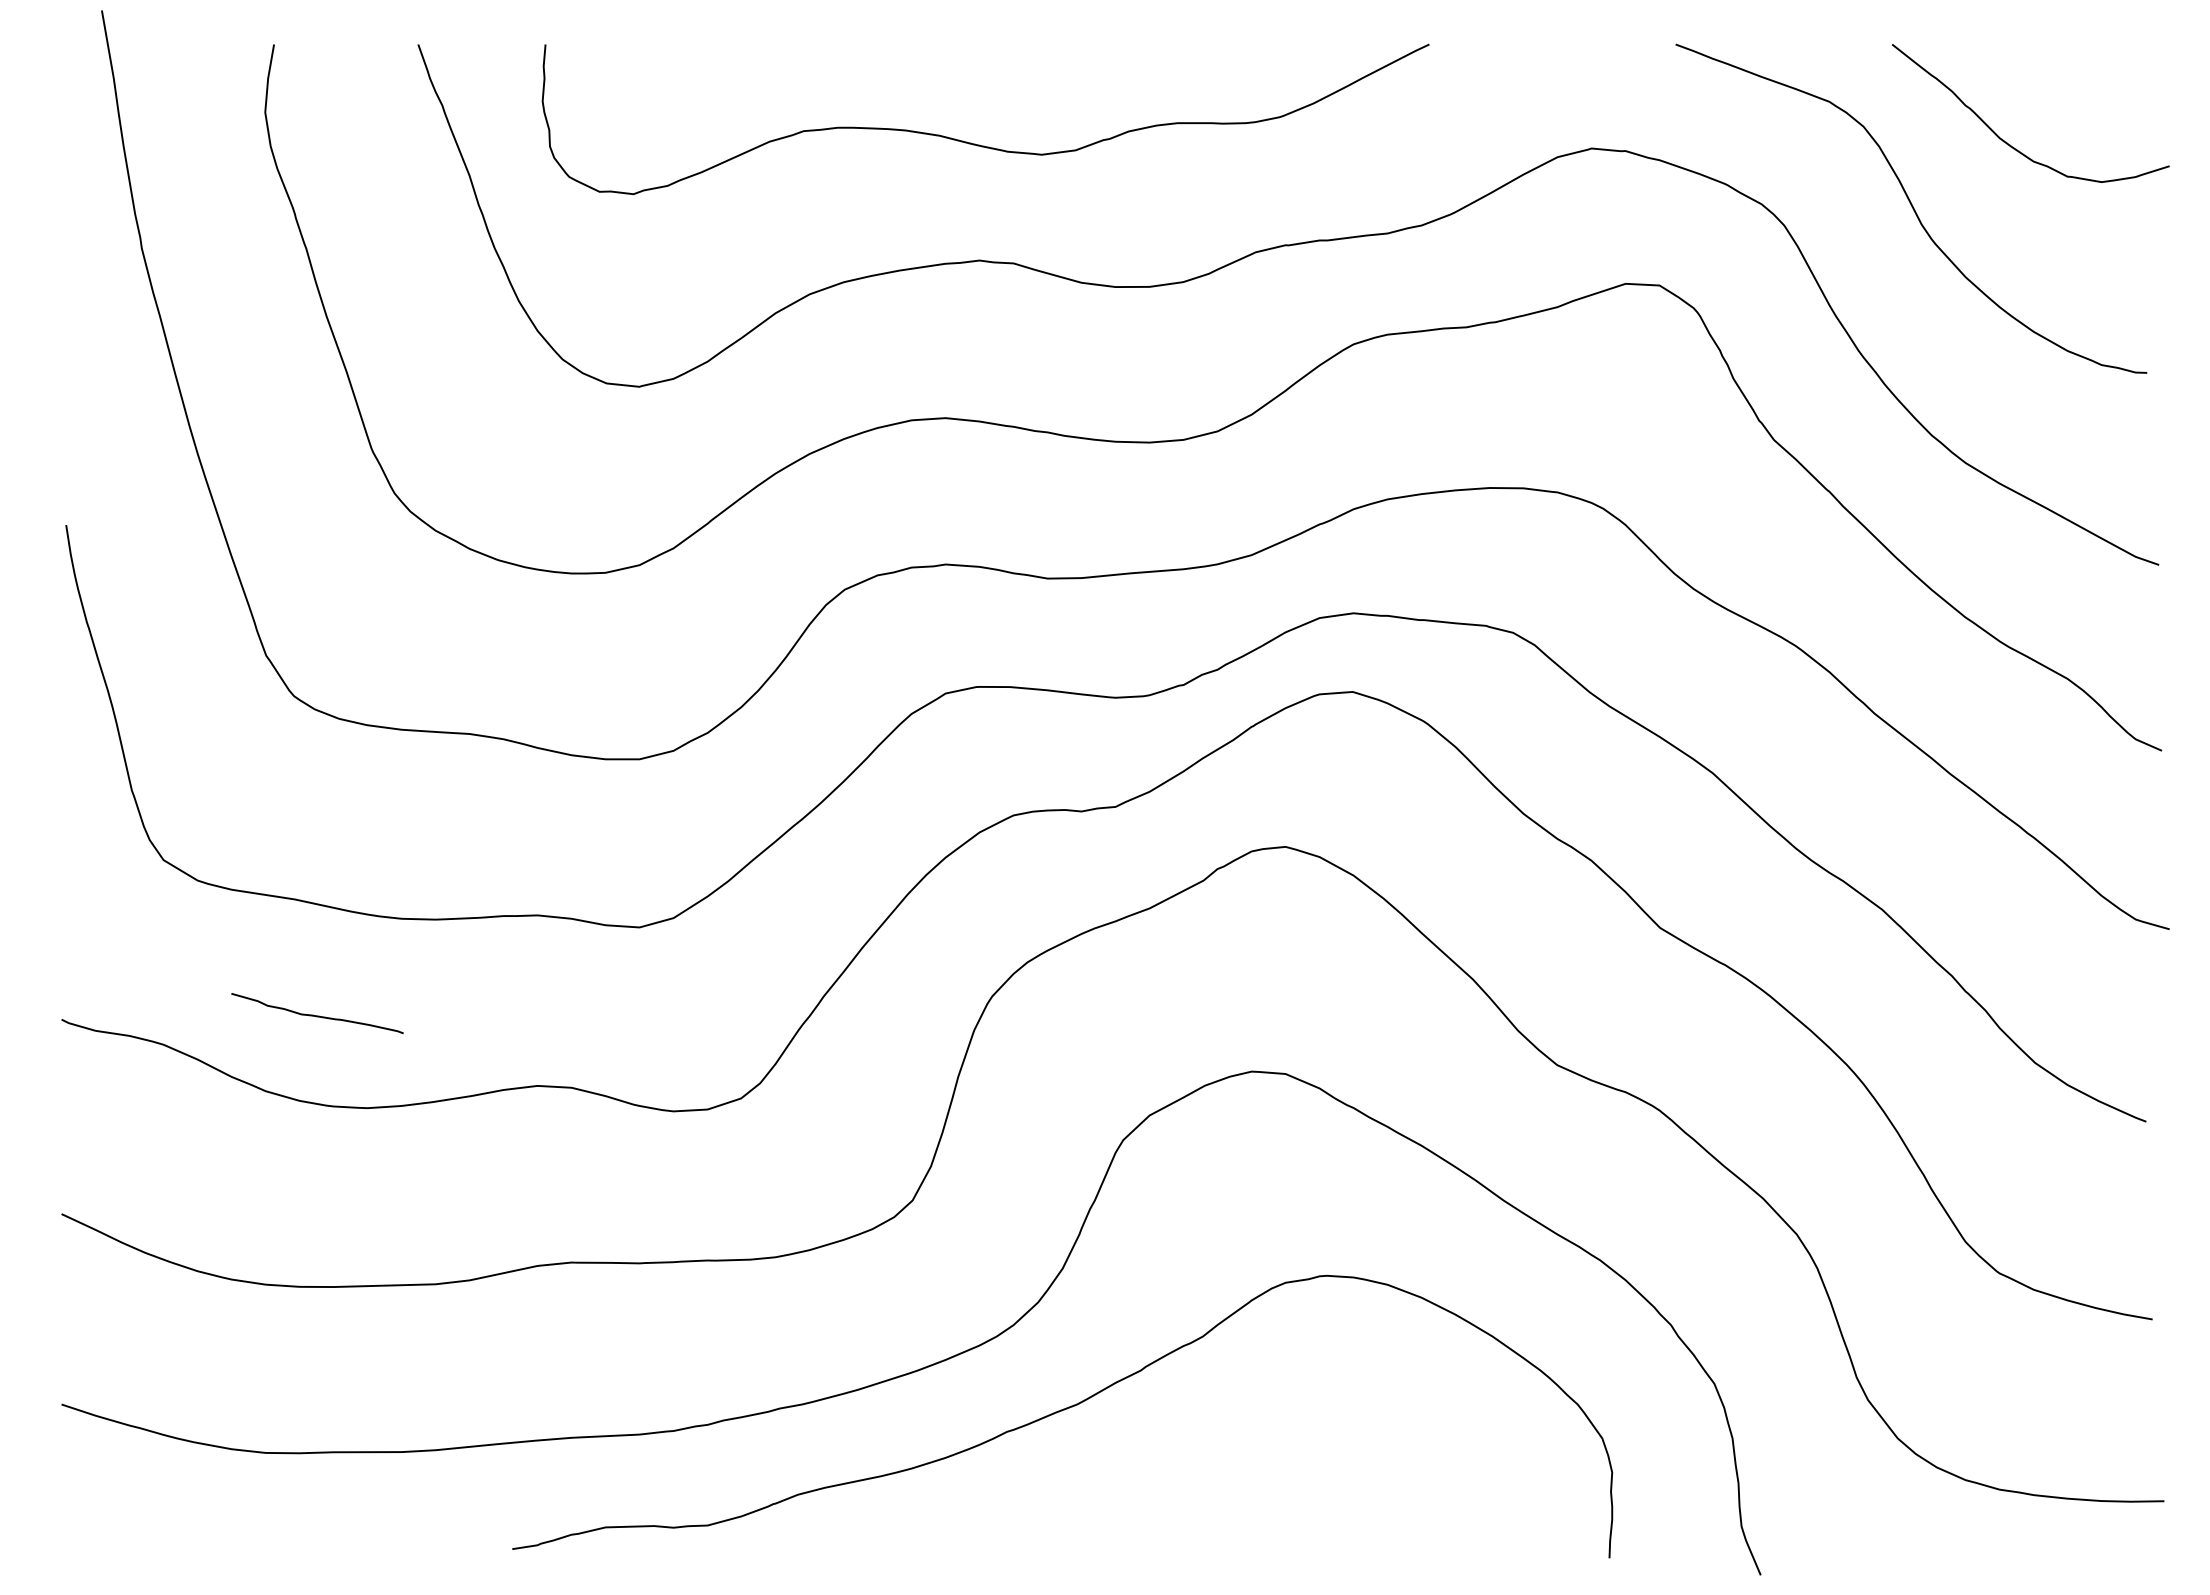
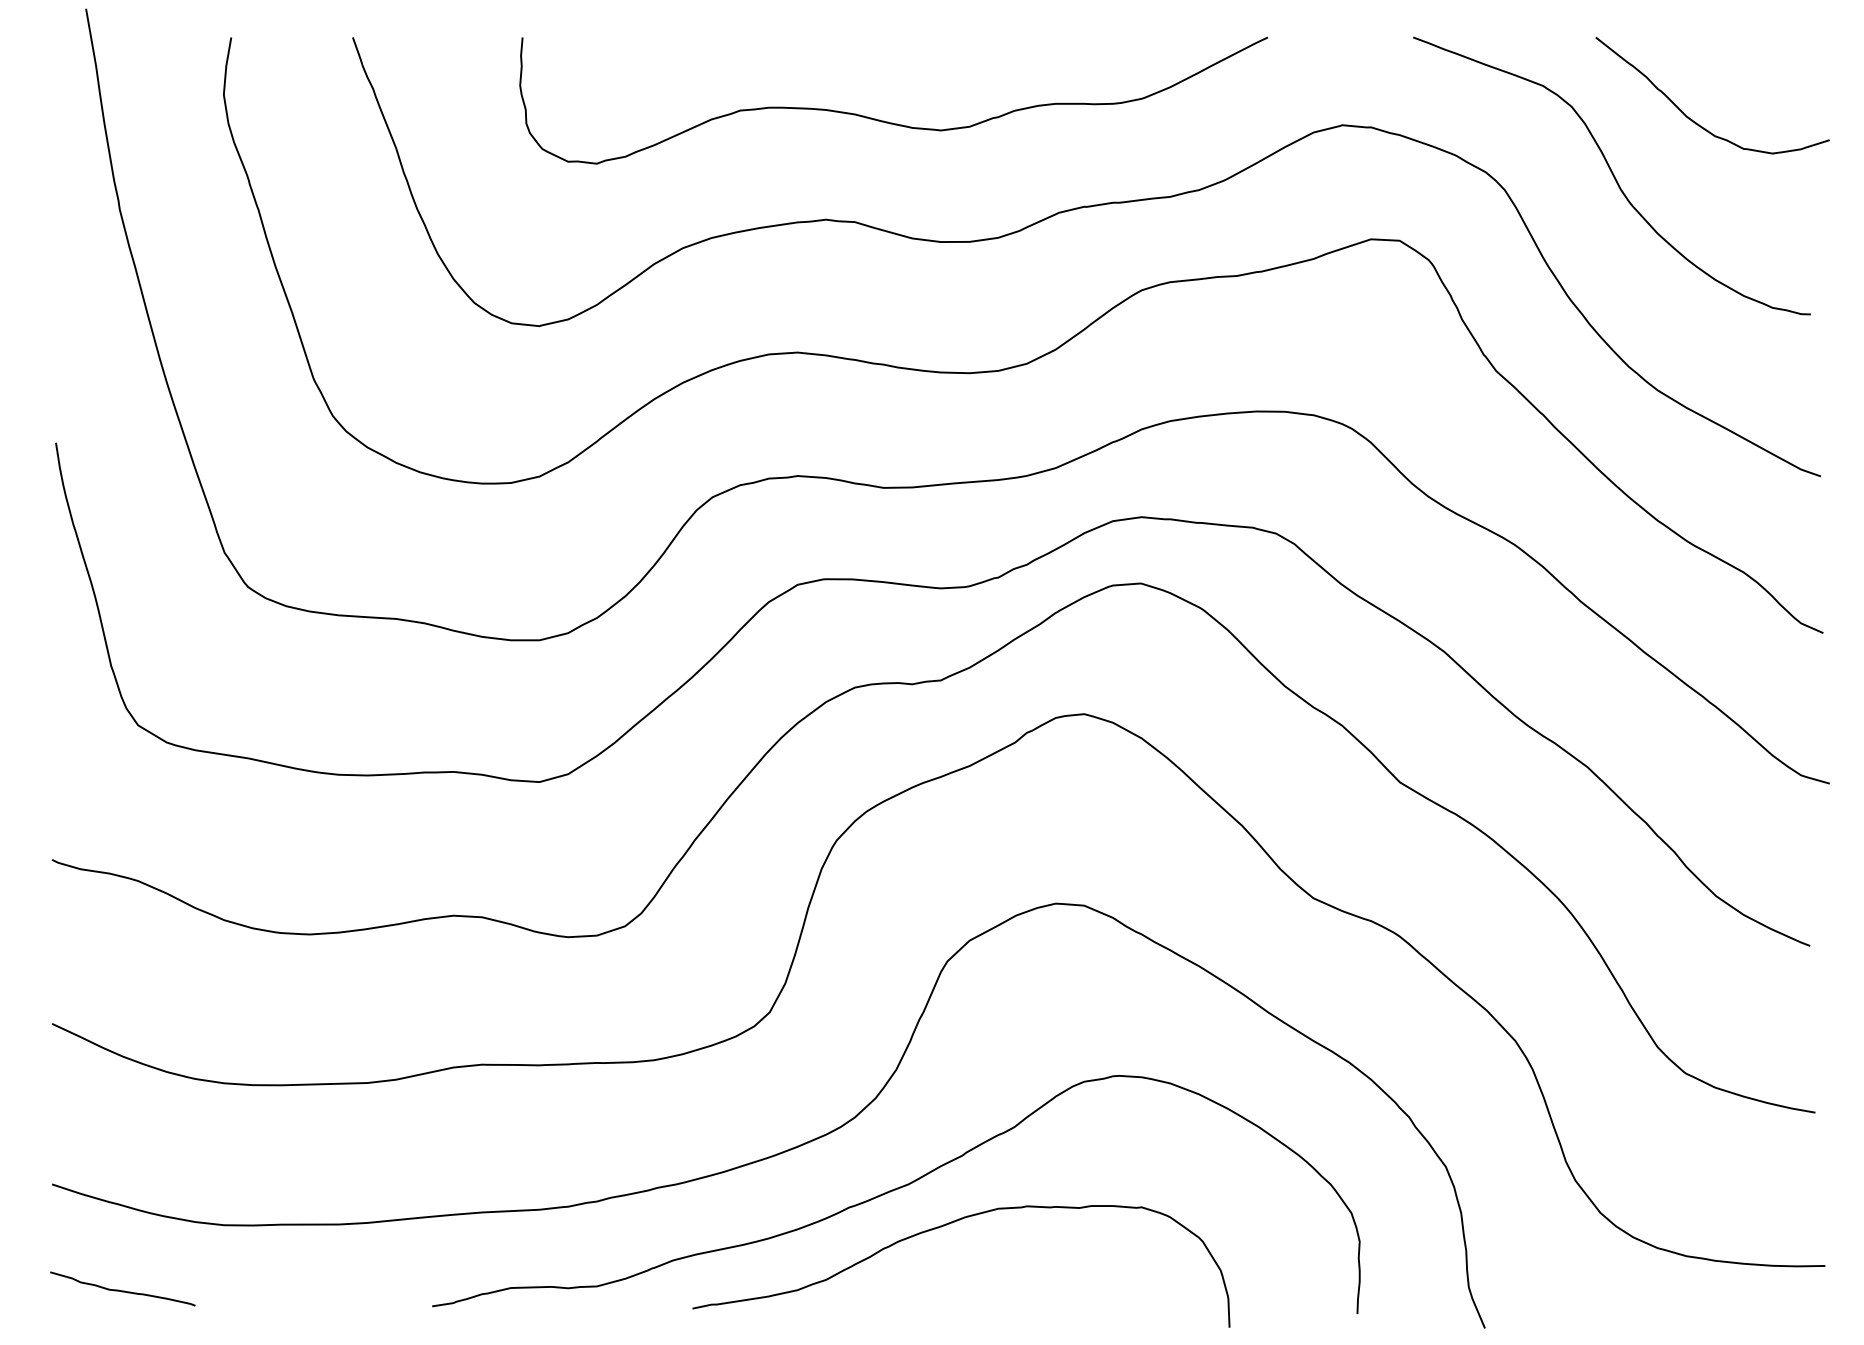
curve: (979, 144) -> (888, 121), moved
curve: (317, 1015) -> (122, 1290), moved
curve: (1124, 1452) -> (948, 1224), added

